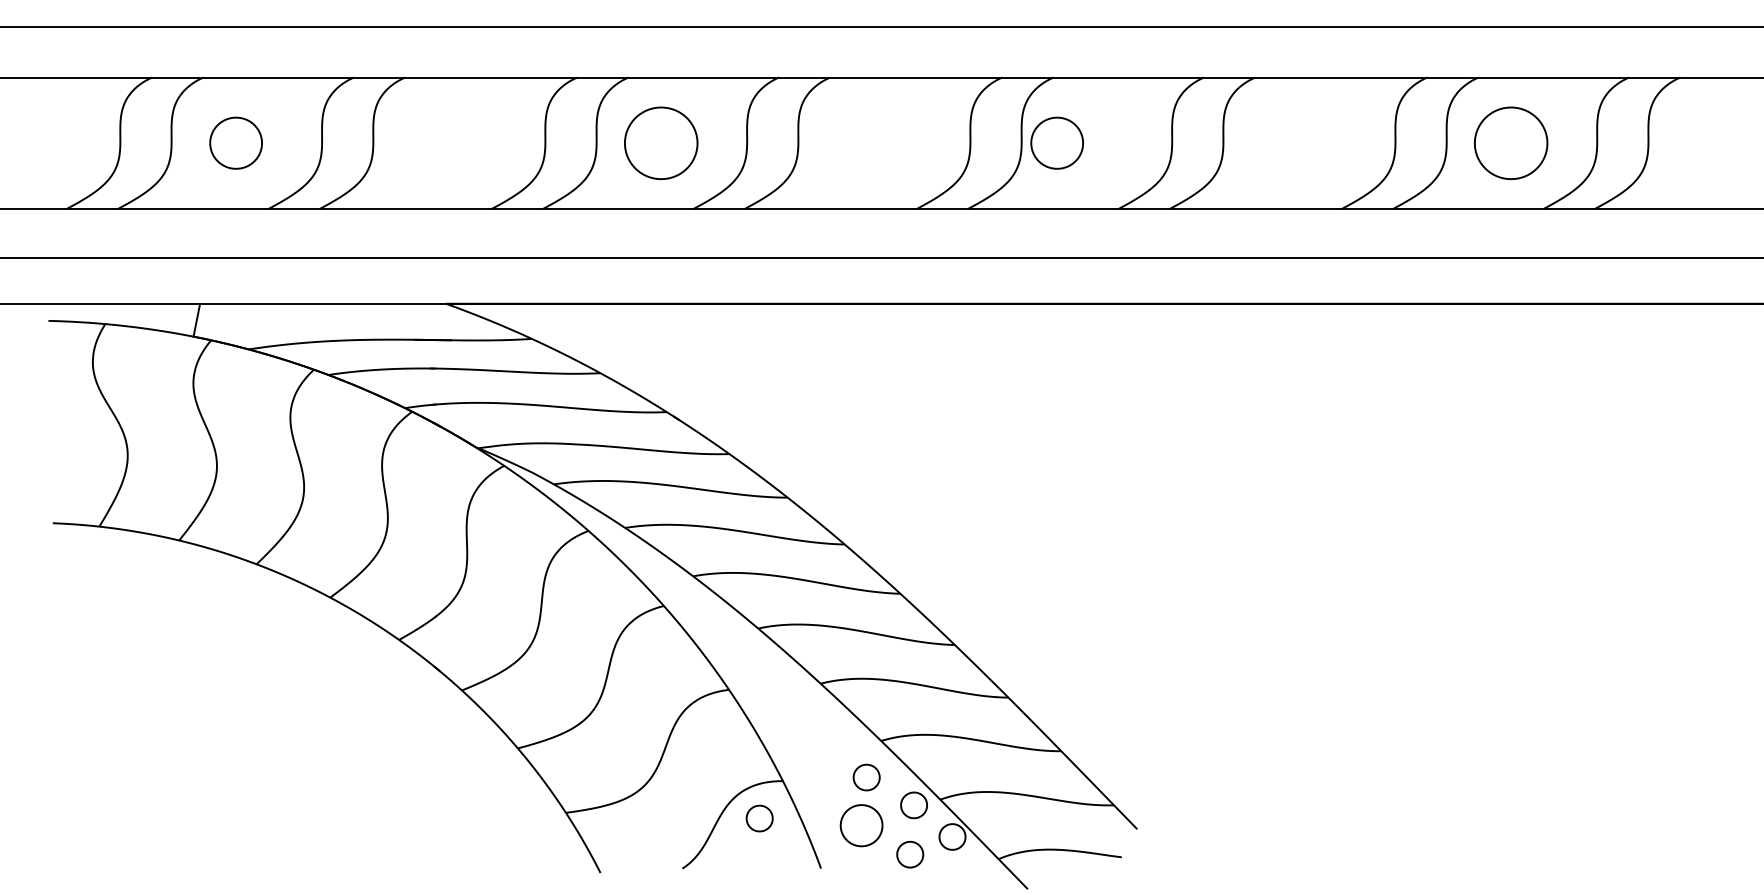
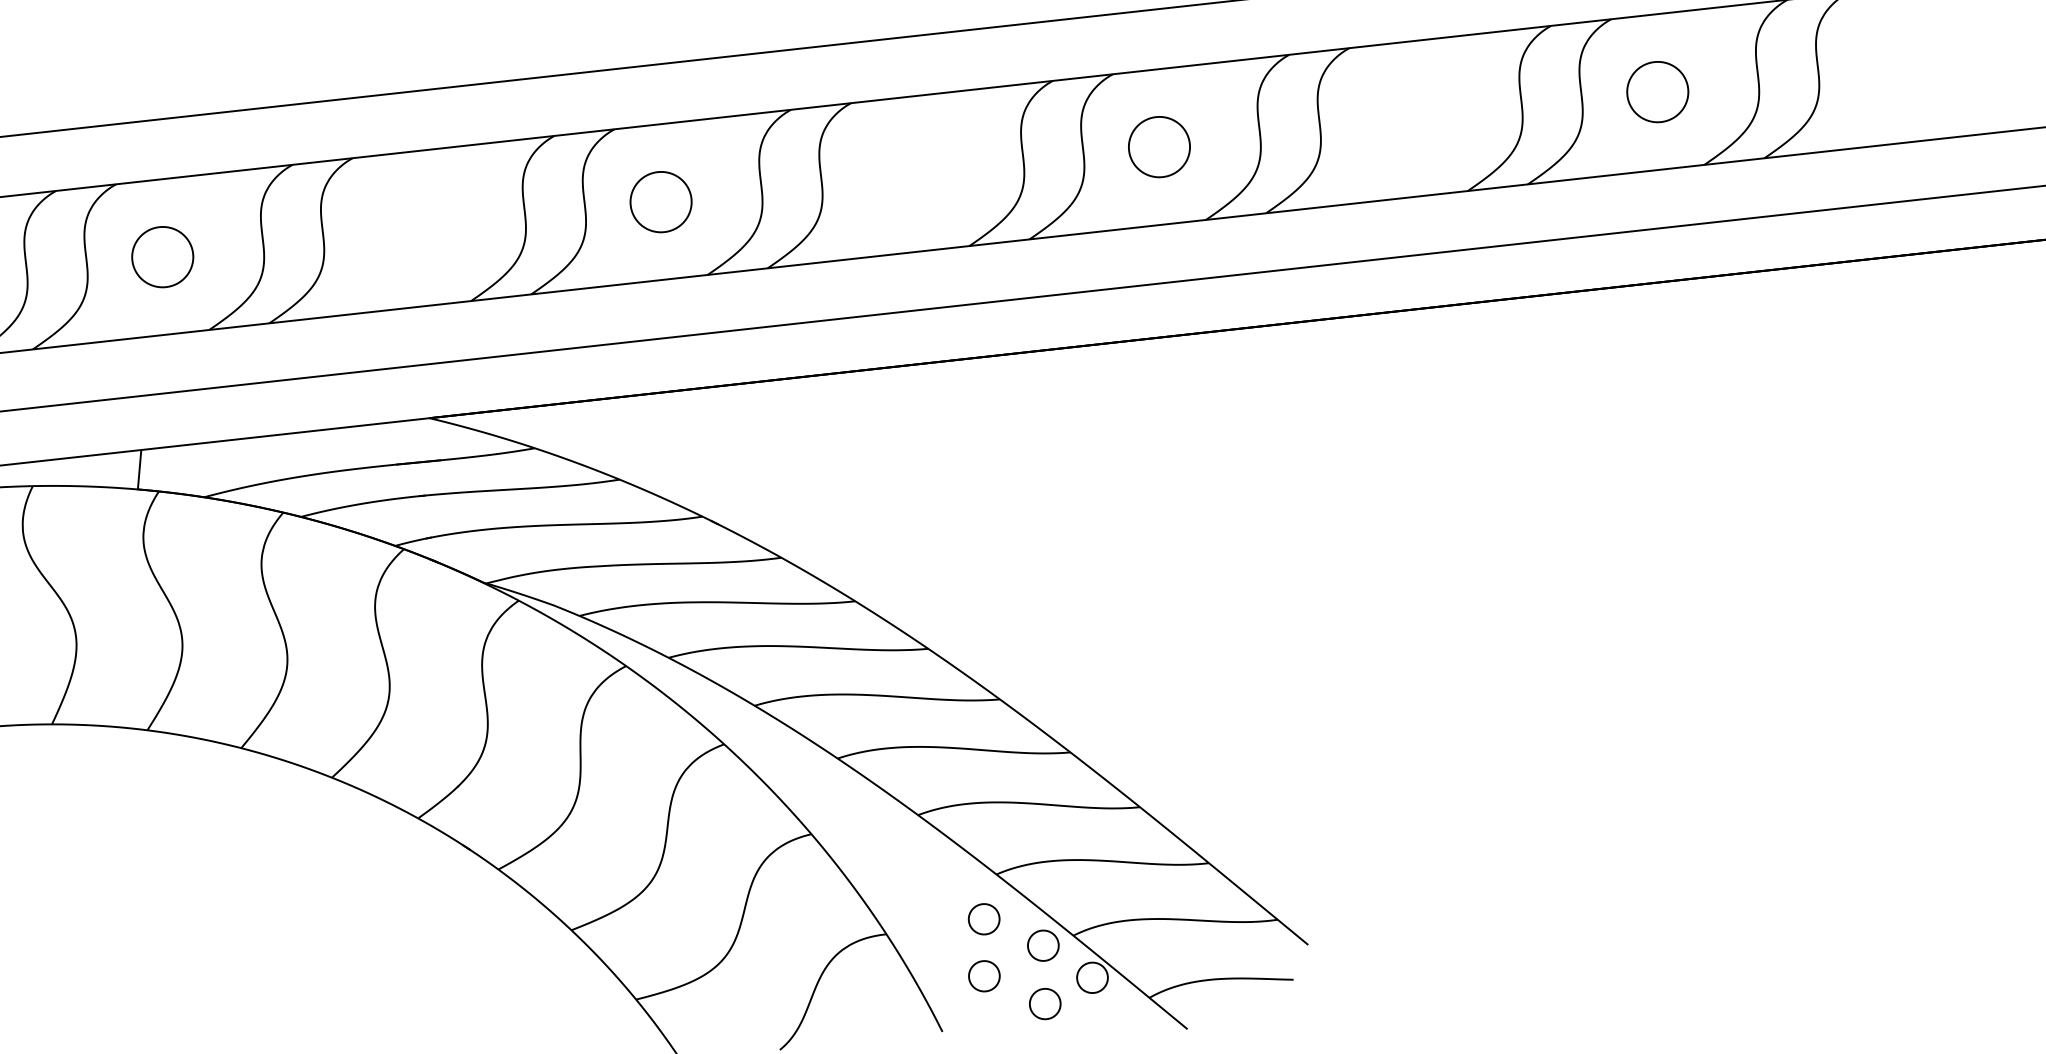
part: (660, 142) -> (660, 201), size x0.71
part: (1056, 142) -> (1158, 146), moved
part: (1511, 142) -> (1658, 91), size x0.71
part: (759, 818) -> (863, 981), removed
part: (861, 825) -> (984, 976), size x0.62

